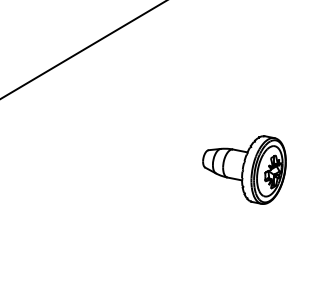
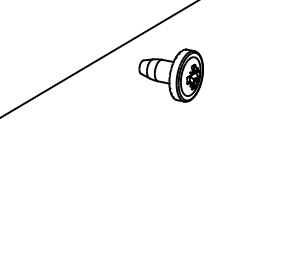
part: (243, 169) -> (170, 75), moved

